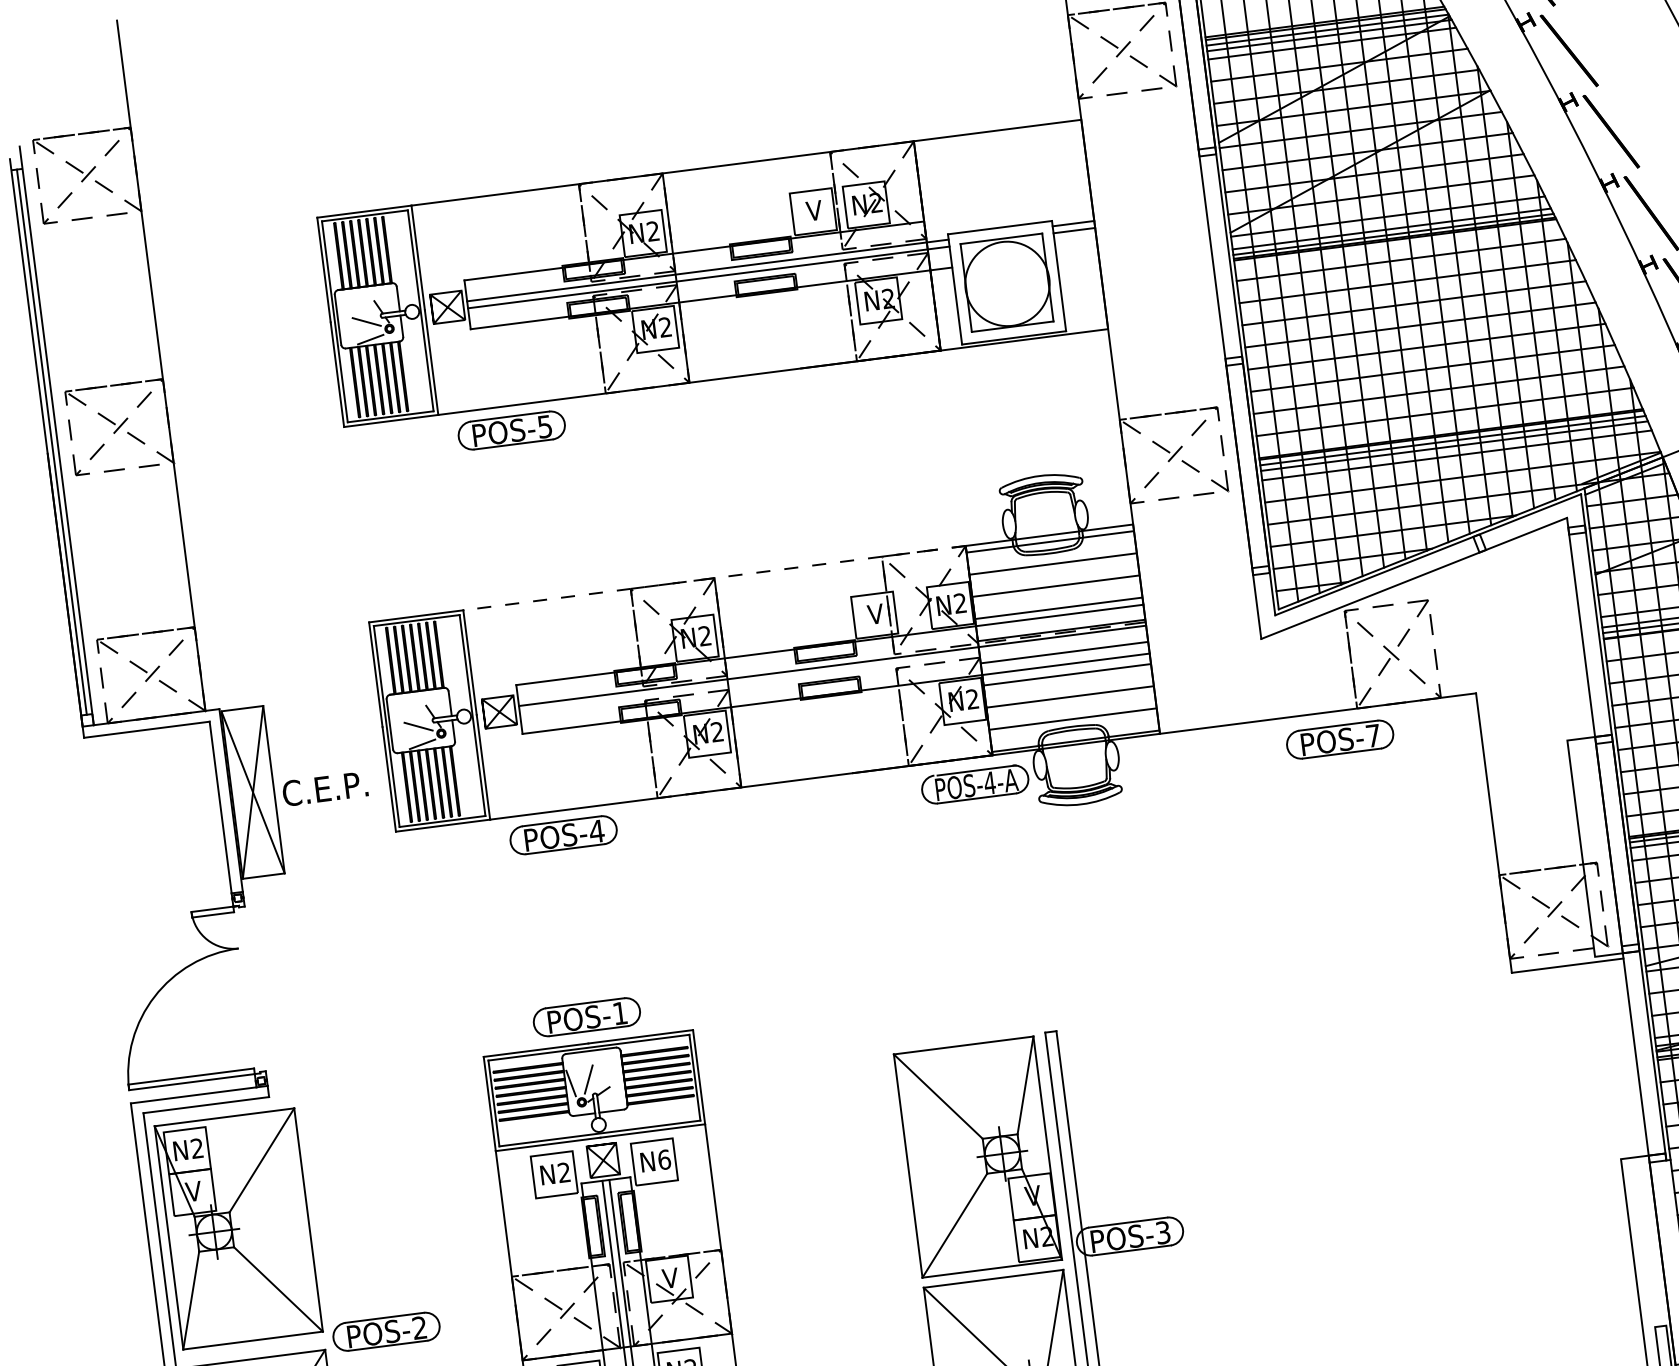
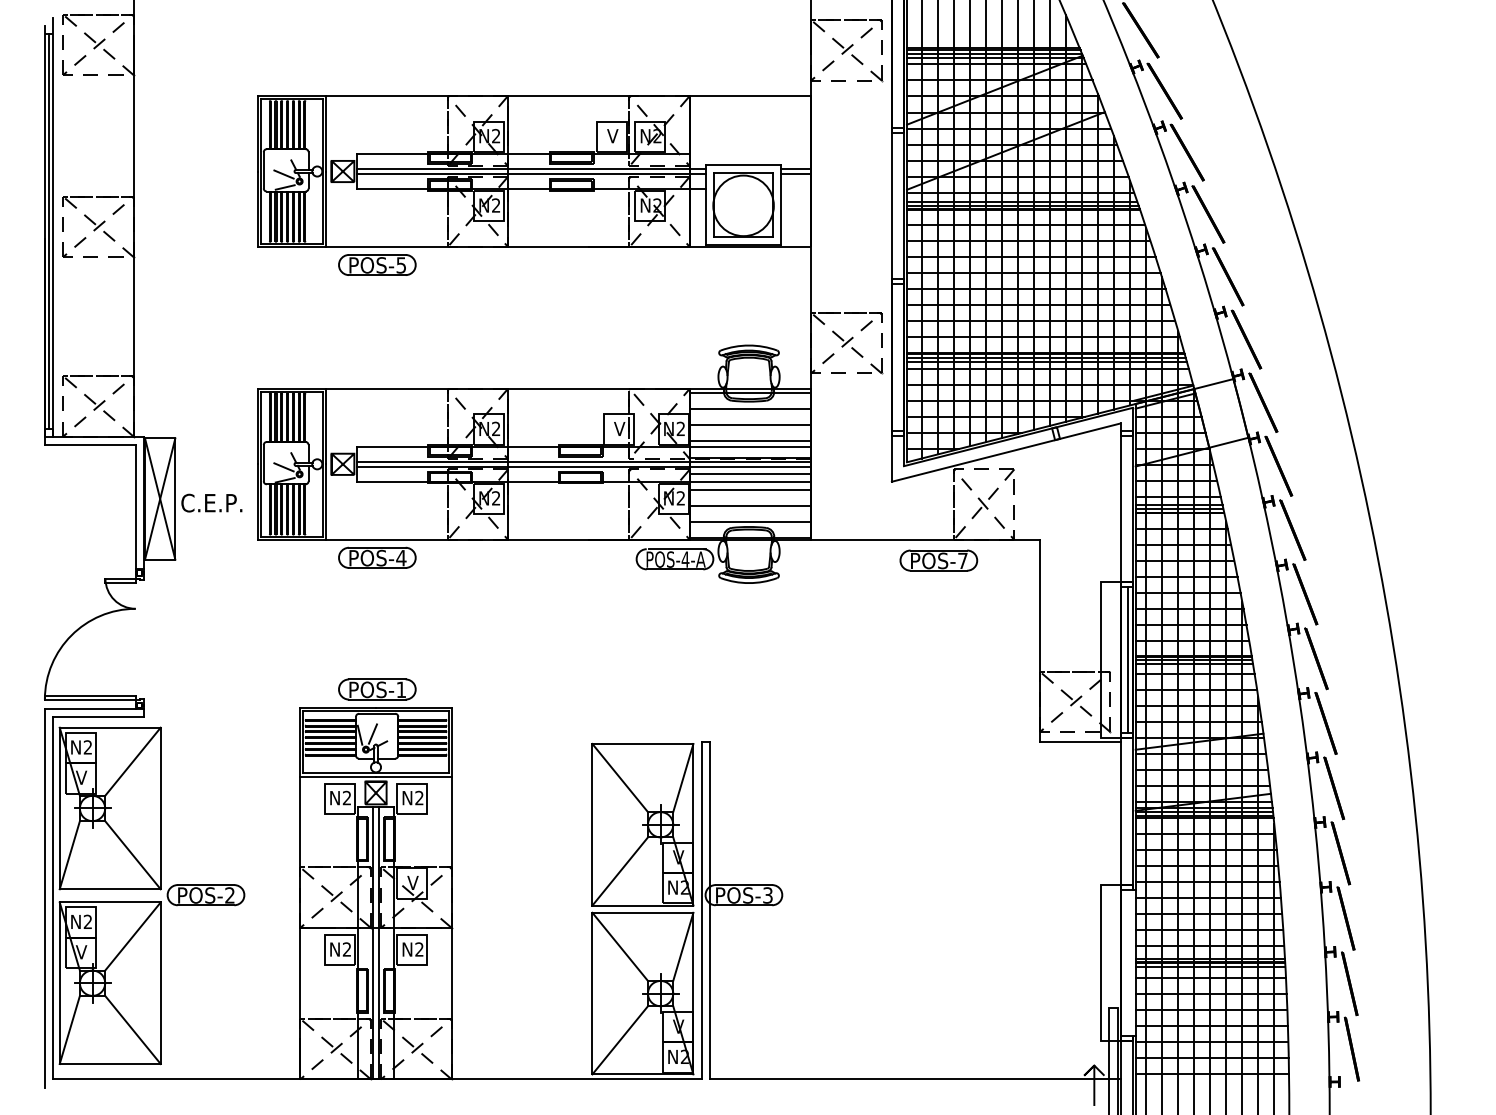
line: (714, 577) -> (508, 388), dashed -> solid
line: (833, 672) -> (584, 466), added
line: (1618, 844) -> (1127, 660), added
text: (664, 1158) -> (419, 797), N6 -> N2

